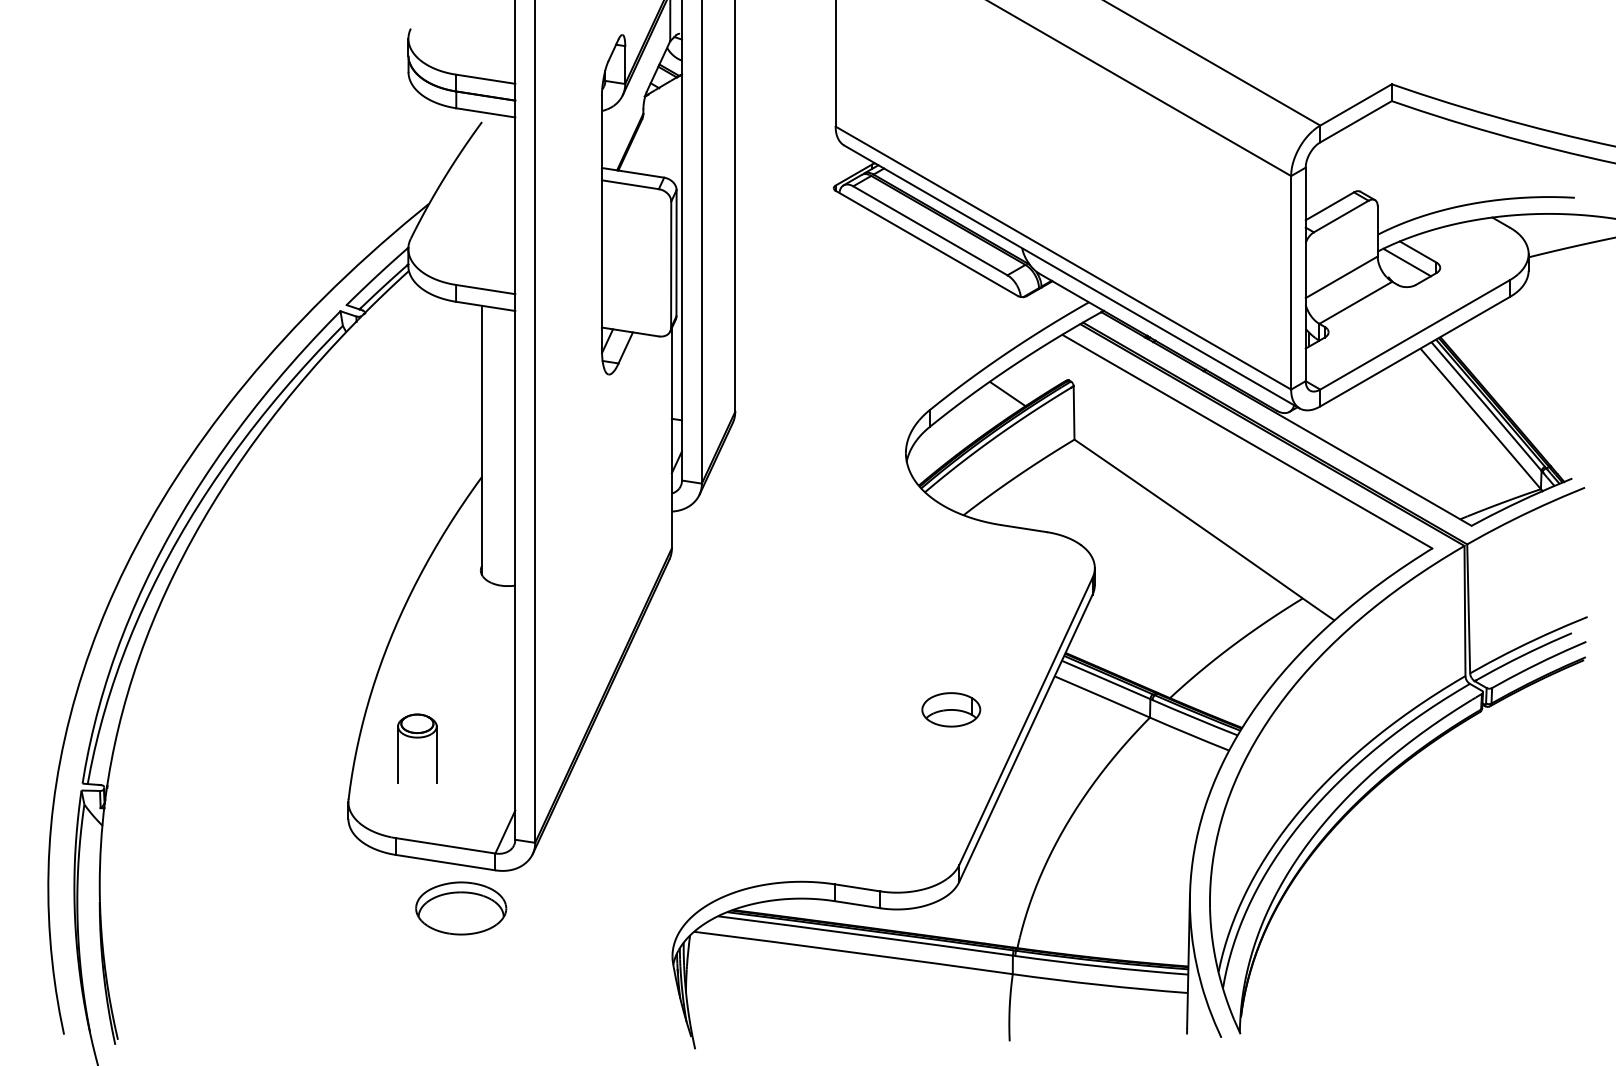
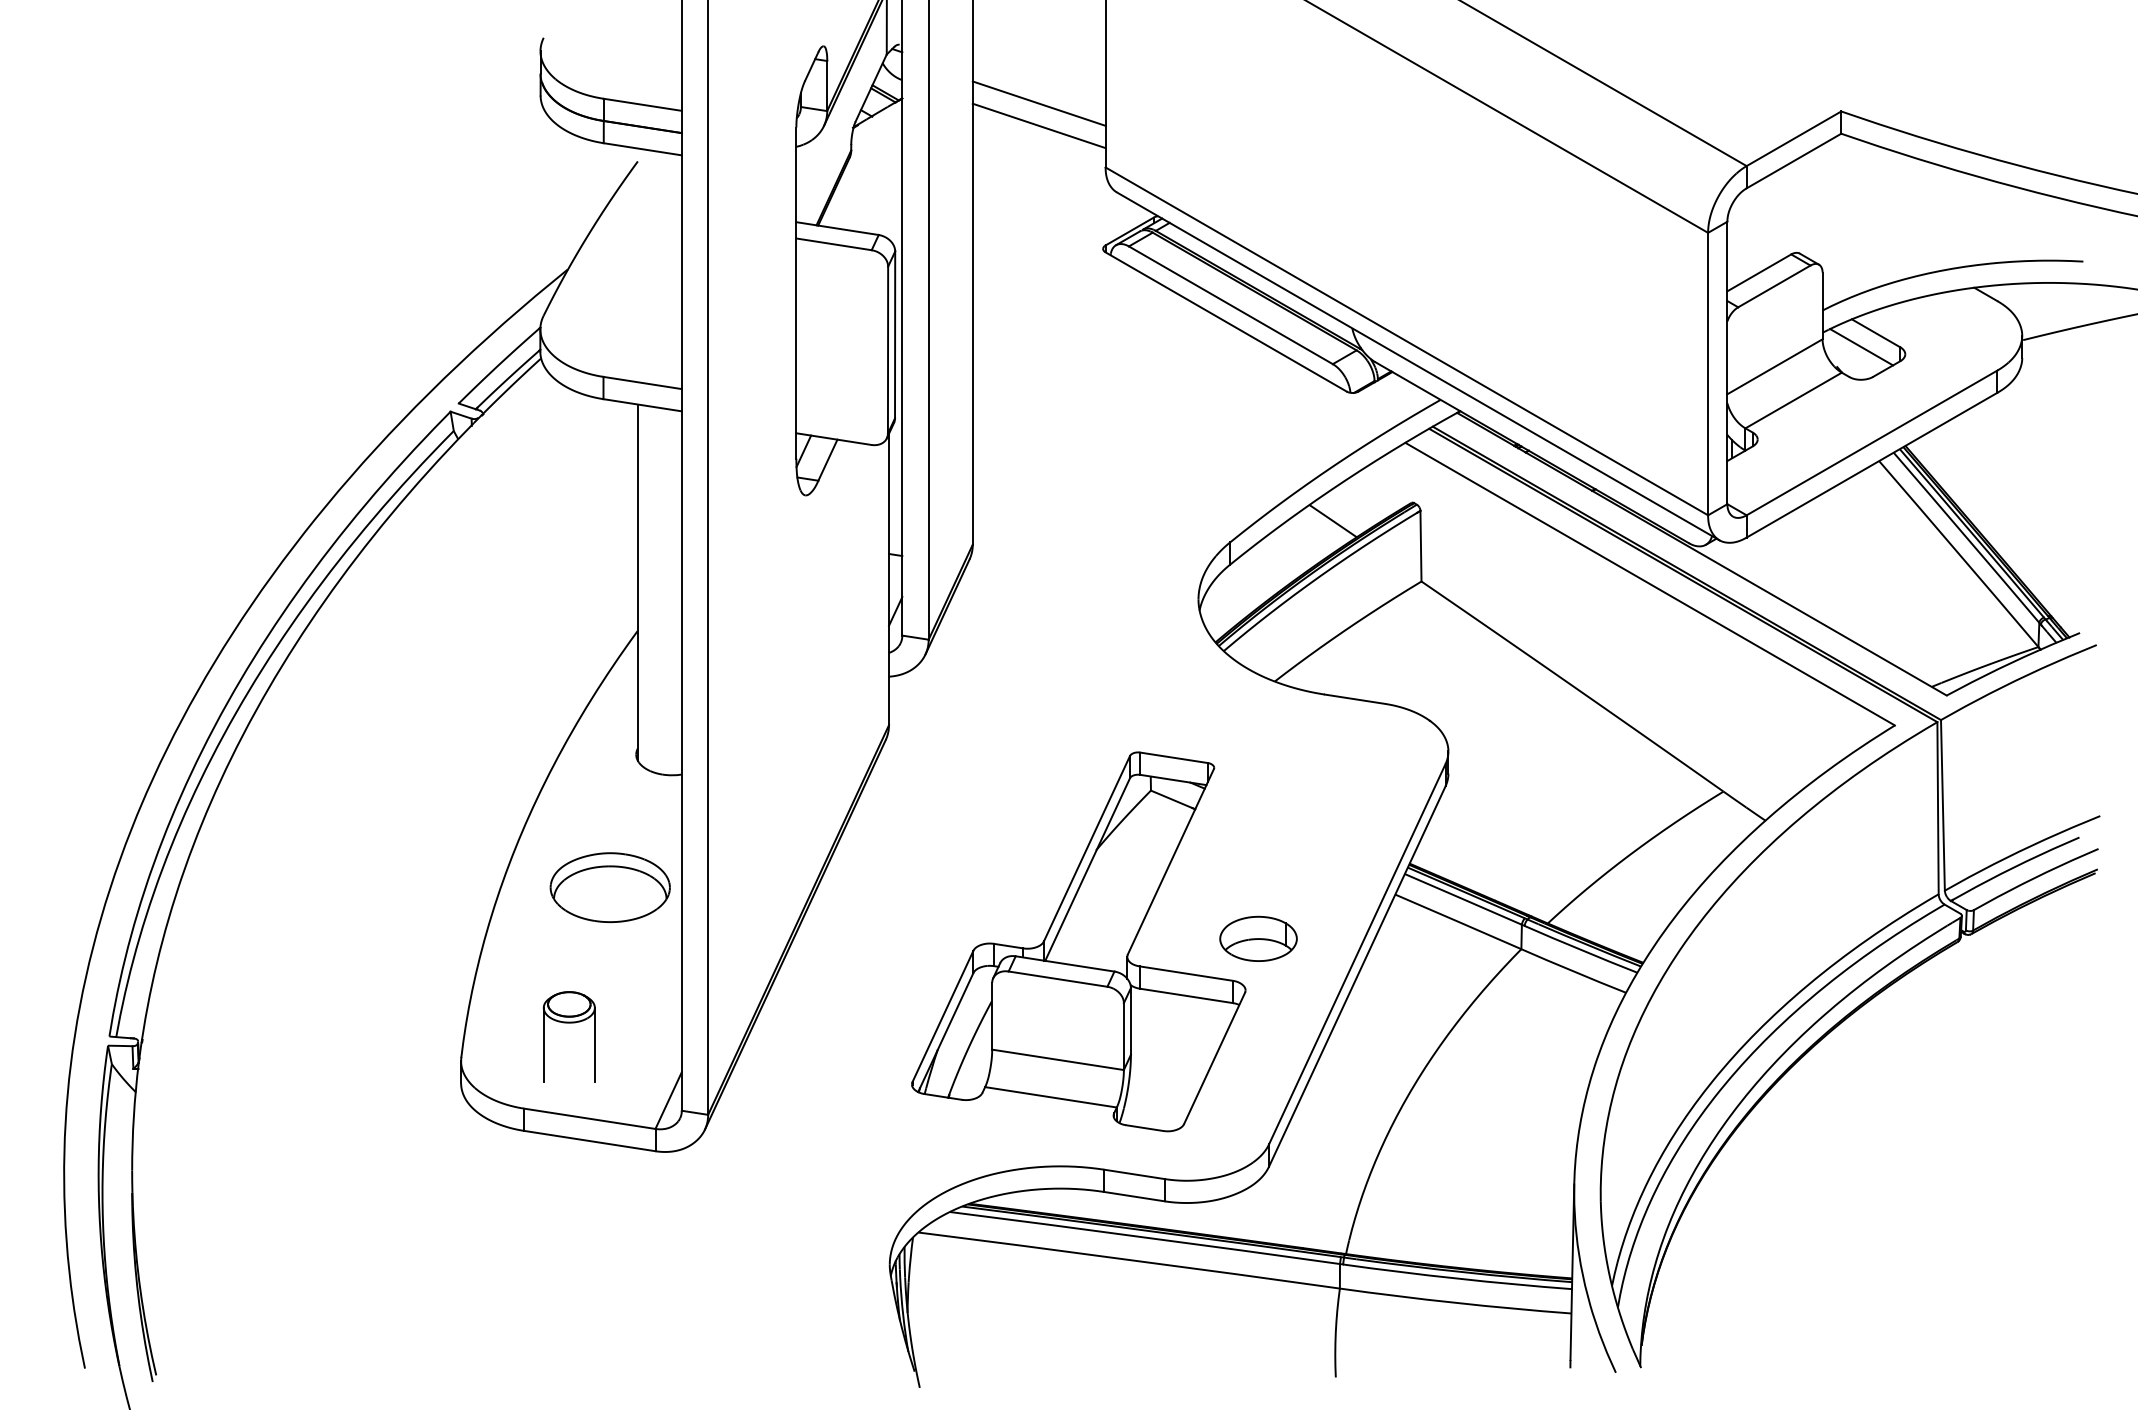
line: (784, 78) -> (1038, 103), added
line: (784, 94) -> (1038, 125), added
part: (815, 711) -> (1078, 941), added
part: (416, 738) -> (568, 1023), moved
part: (460, 908) -> (609, 887), moved

